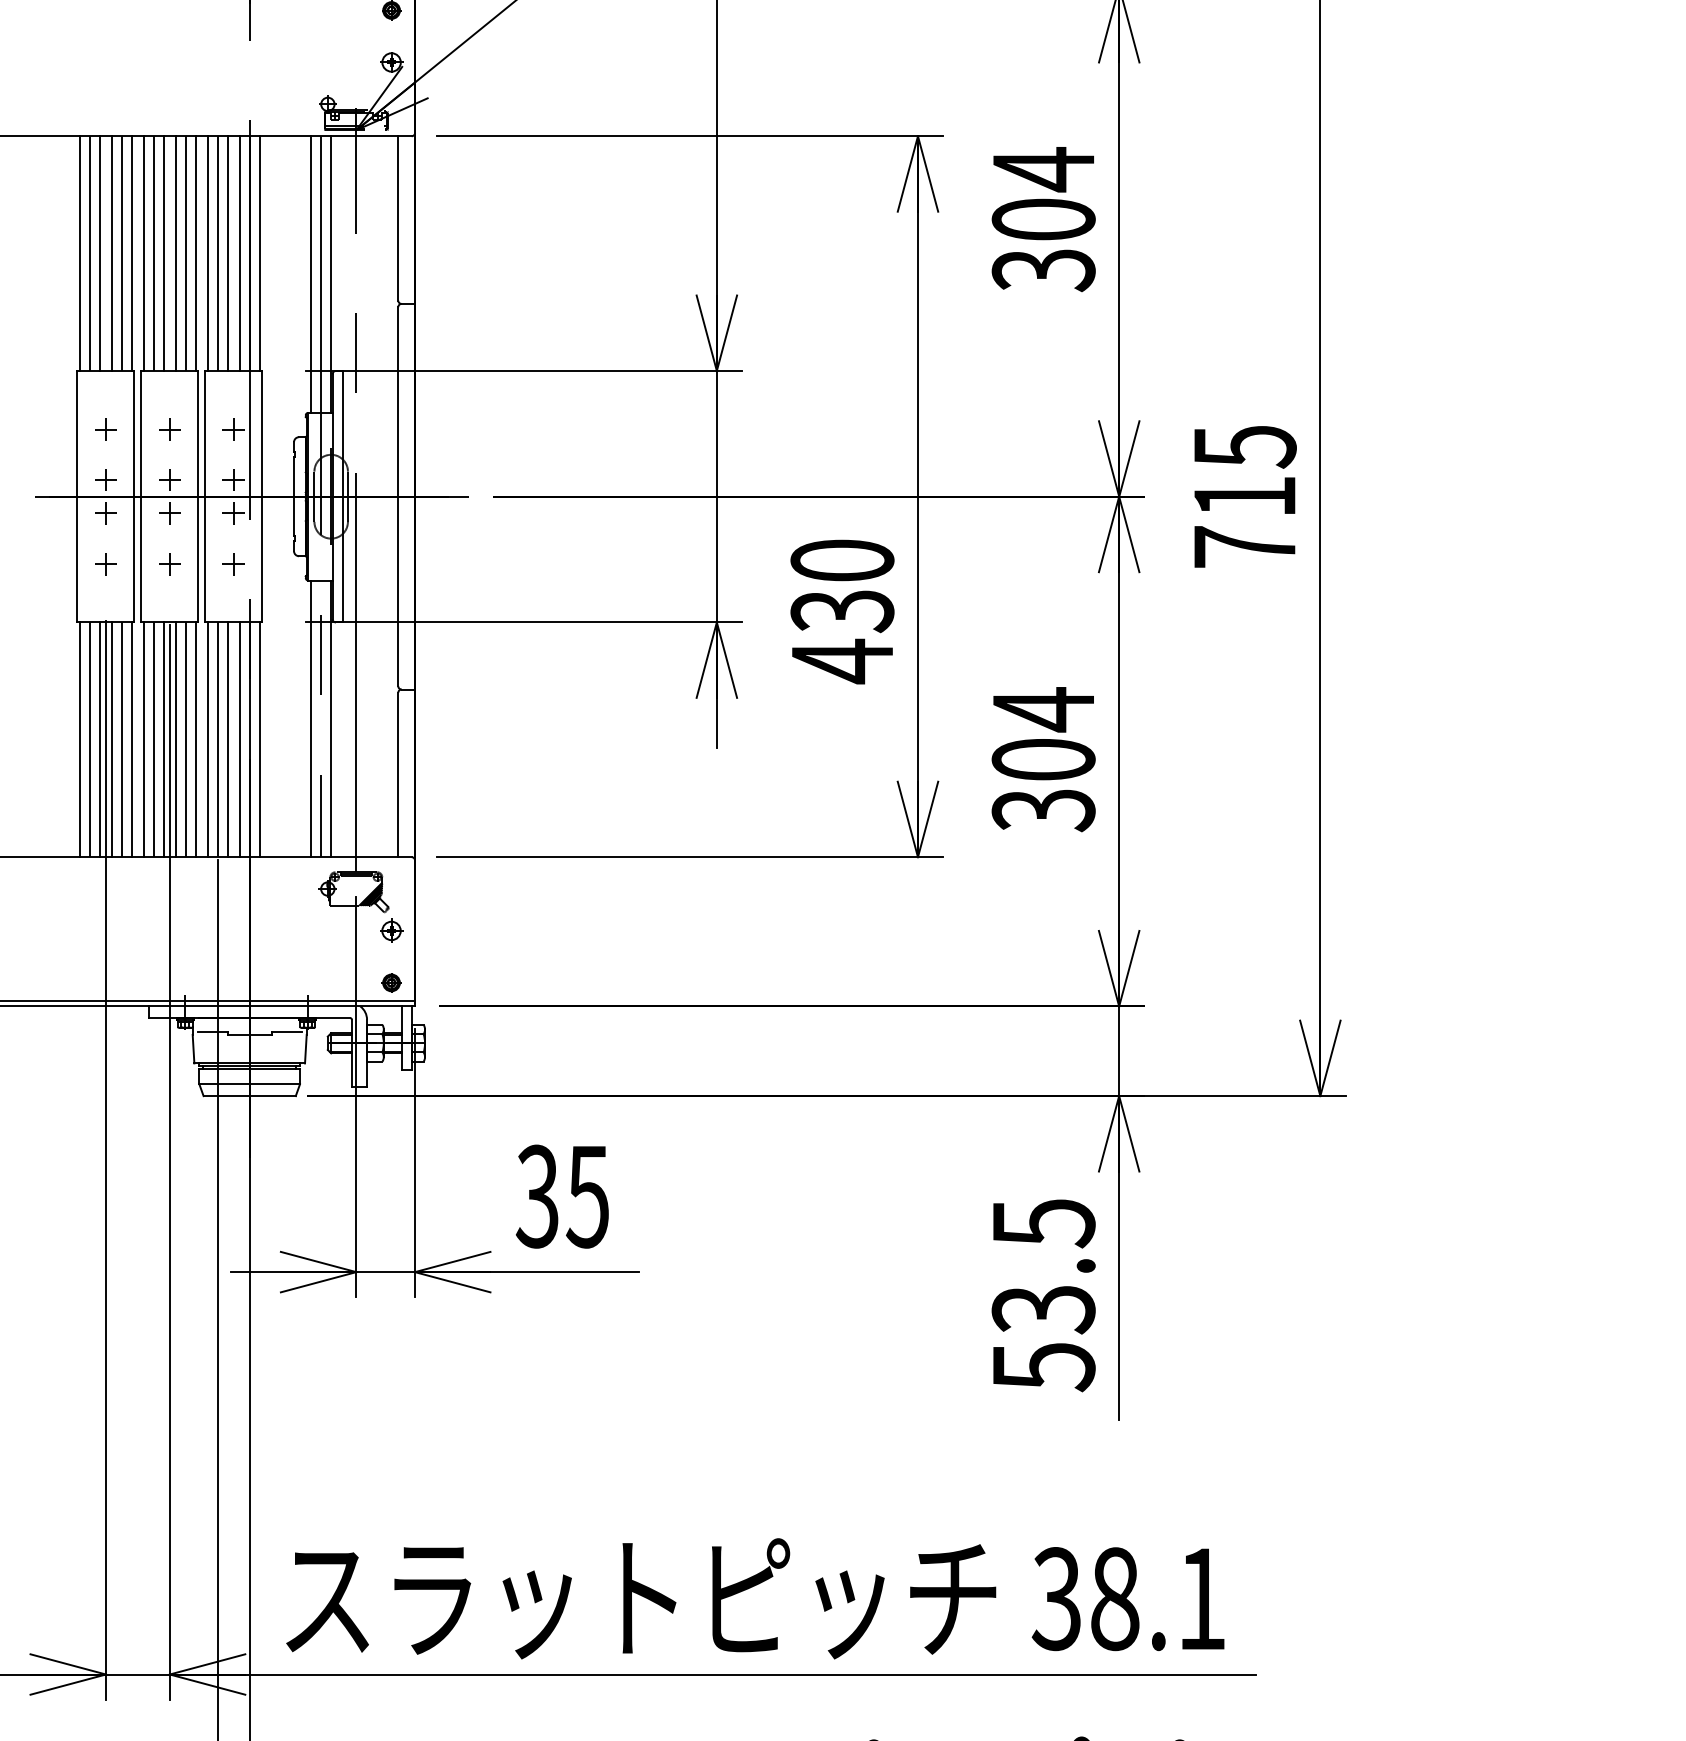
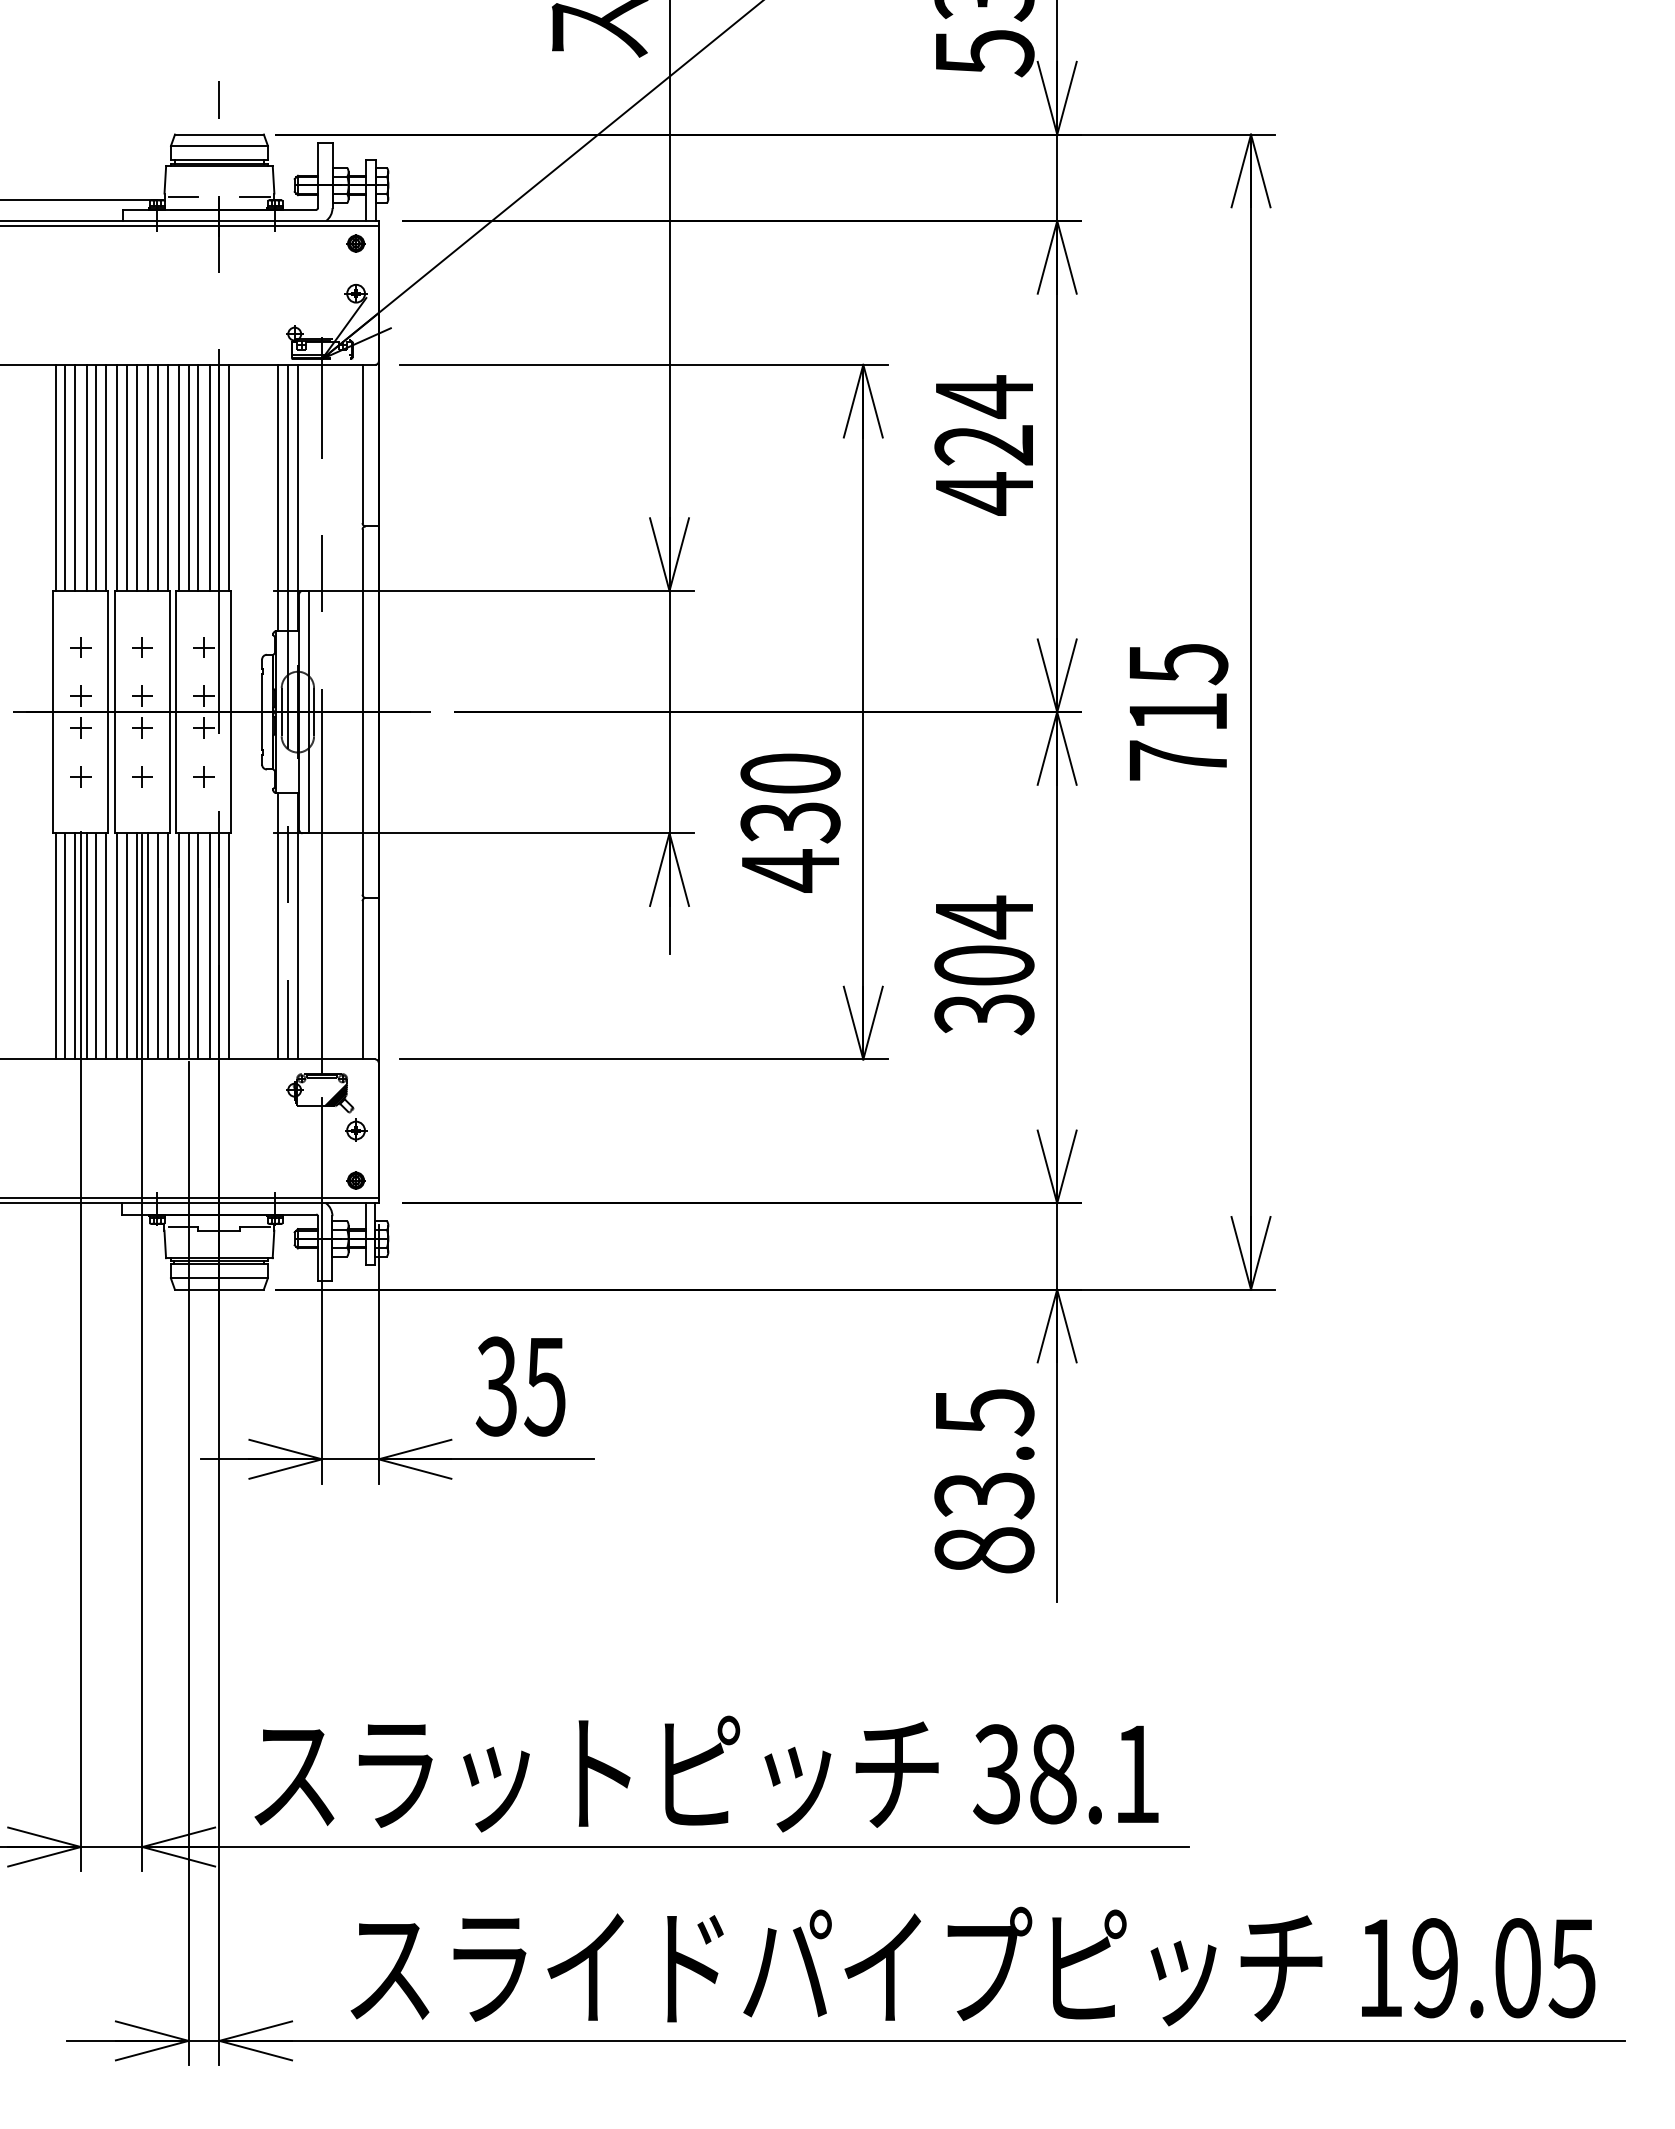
text: (1043, 245) -> (984, 470), 304 -> 424
text: (1043, 1367) -> (984, 1551), 53.5 -> 83.5

